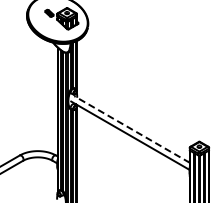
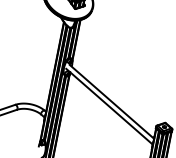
line: (132, 129) -> (112, 101), dashed -> solid

